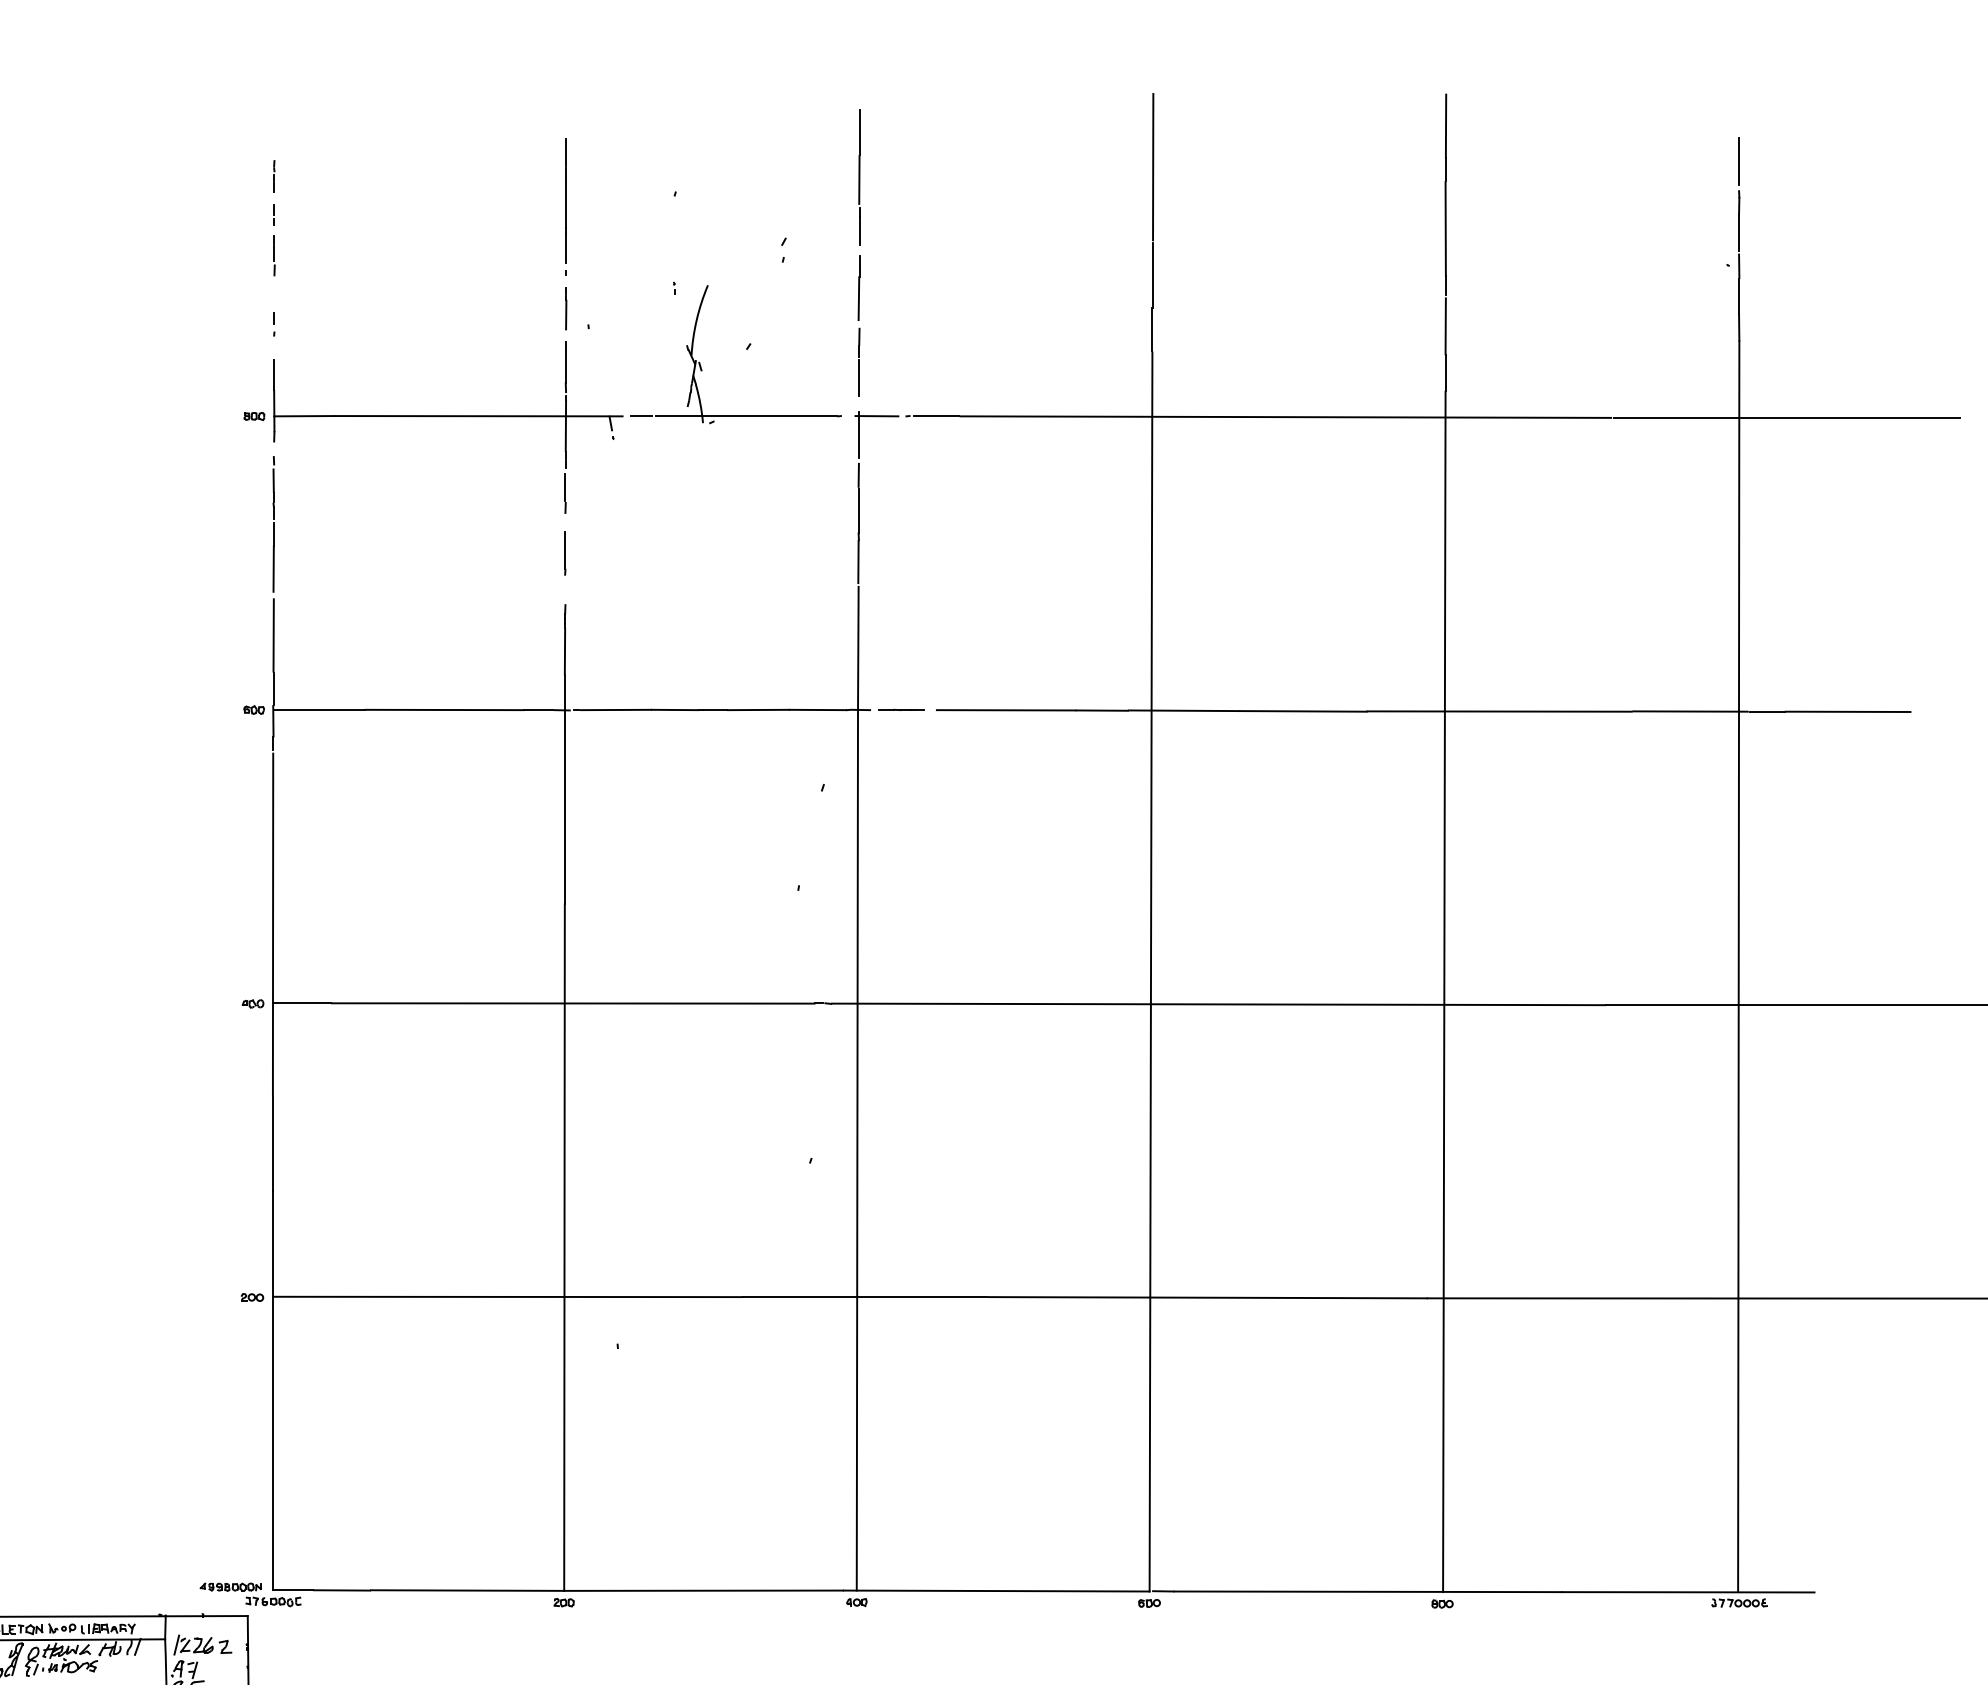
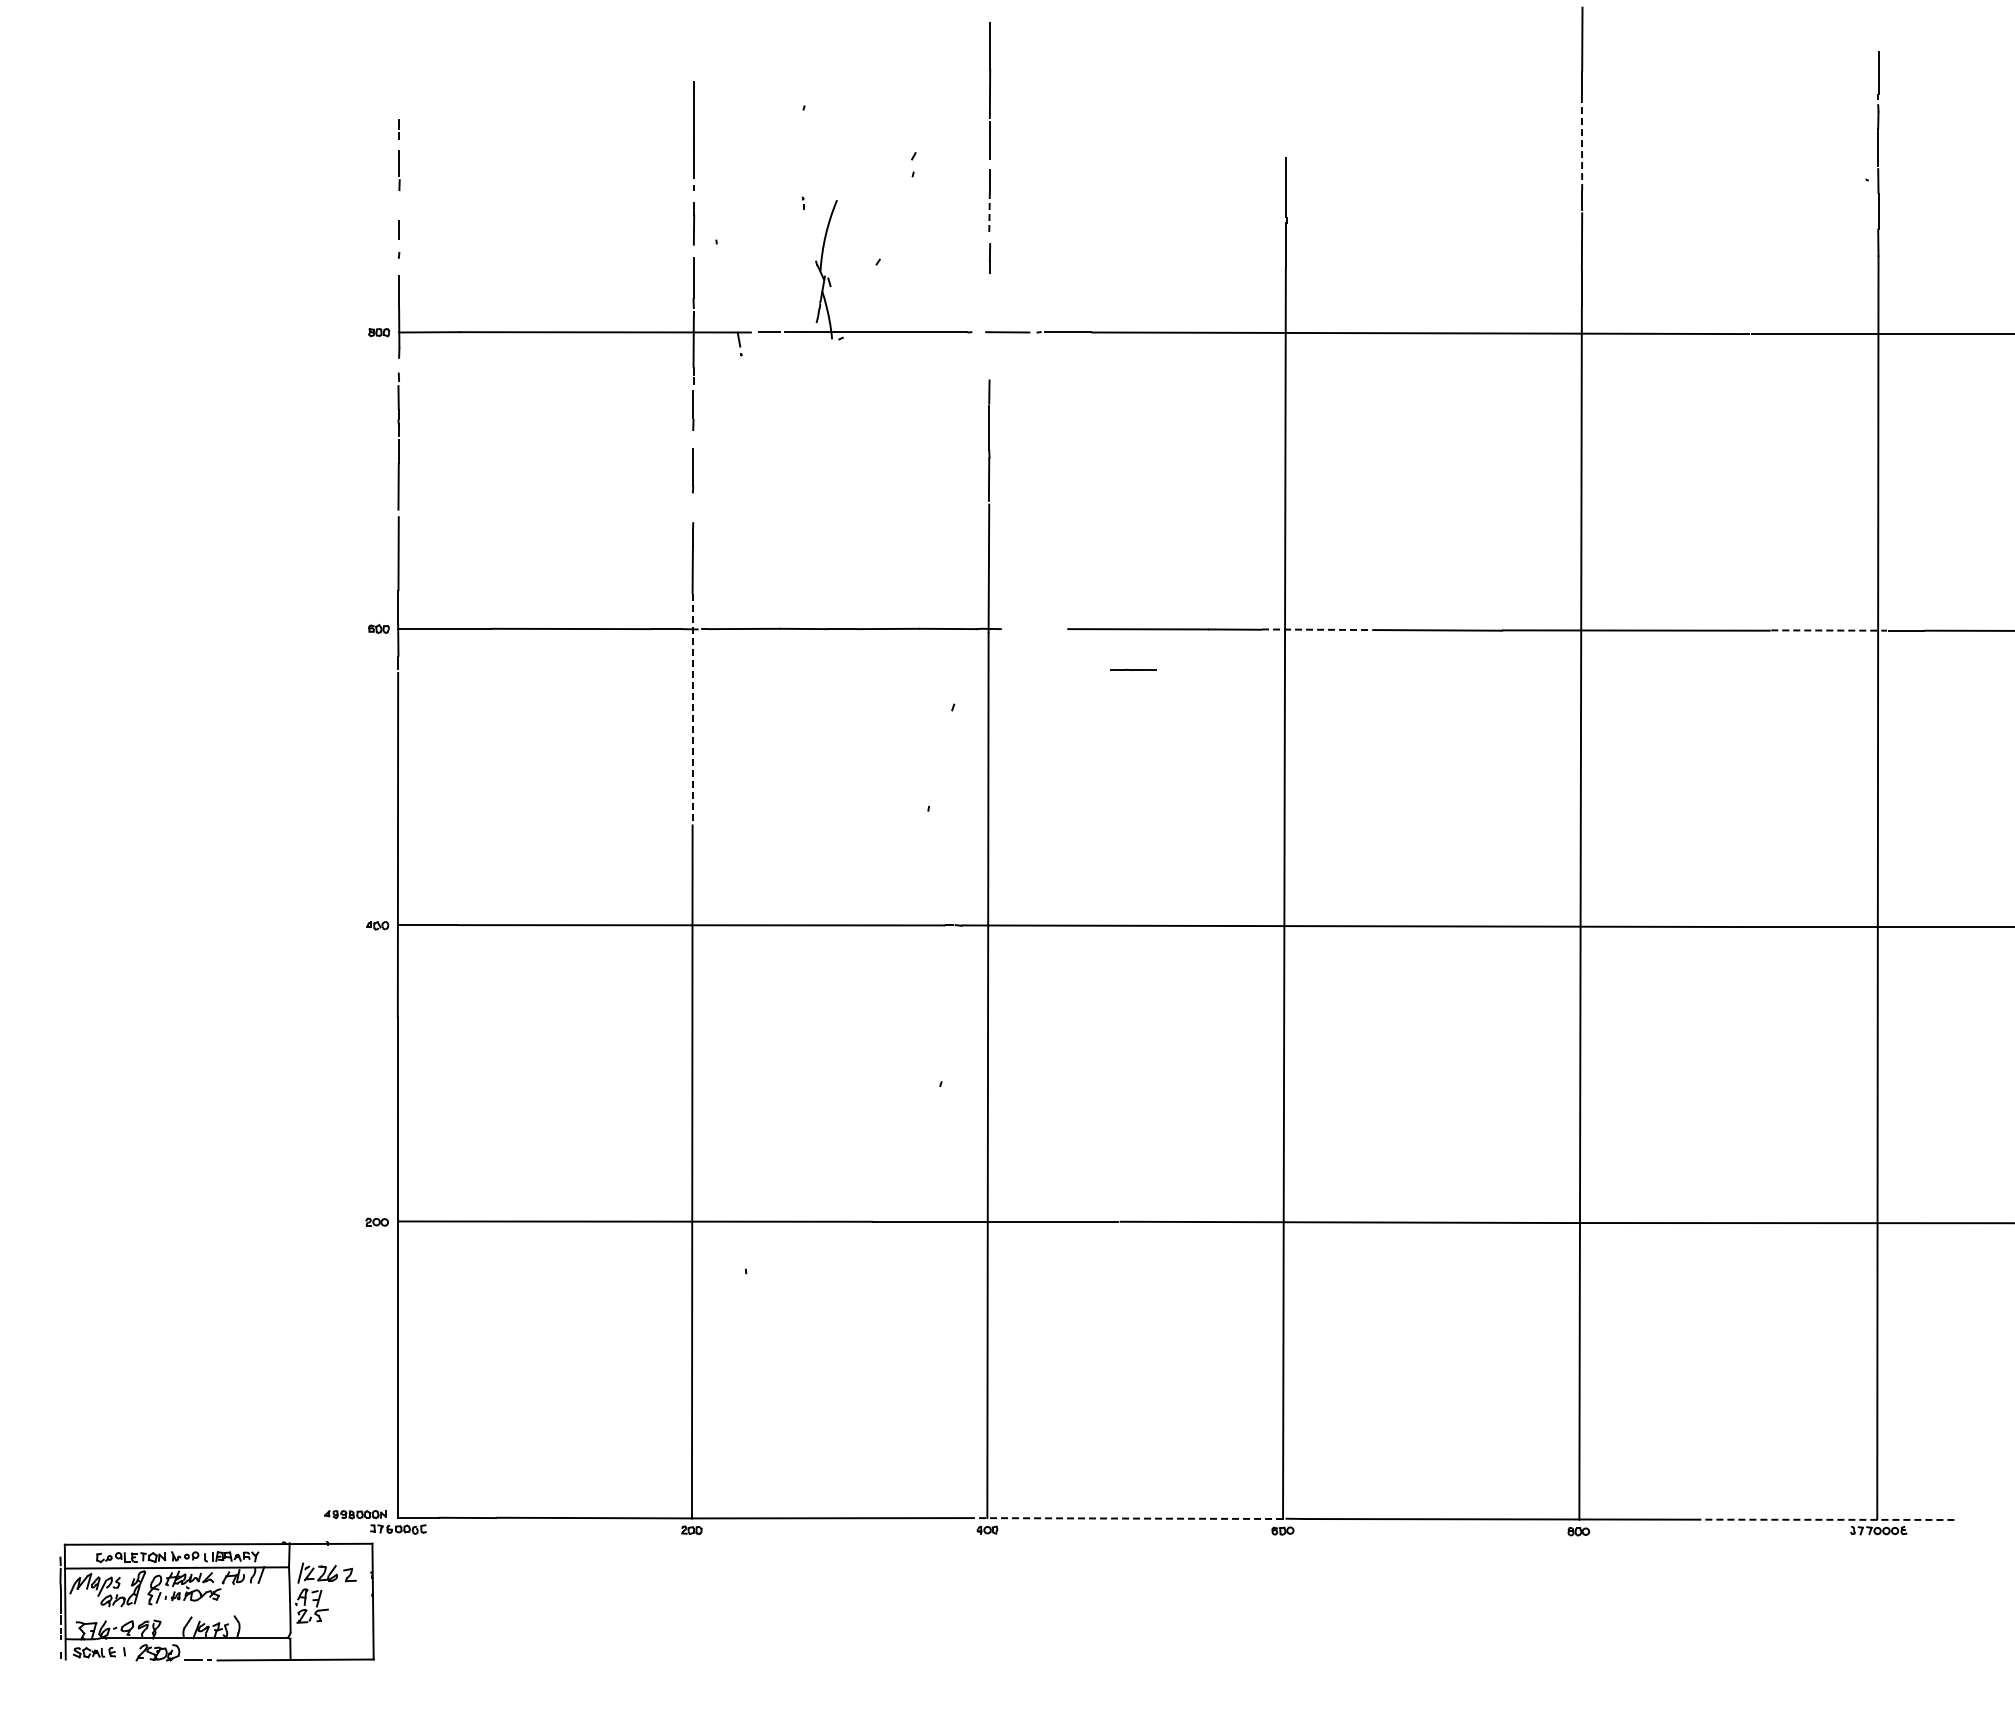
line: (565, 152) -> (693, 66), removed
line: (1153, 166) -> (1286, 80), removed
line: (274, 175) -> (399, 89), removed
line: (1446, 229) -> (1582, 143), solid -> dashed
line: (858, 298) -> (989, 213), solid -> dashed
part: (274, 324) -> (399, 239), size x1.6
line: (858, 377) -> (989, 293), removed
line: (858, 435) -> (989, 351), removed
line: (901, 709) -> (1133, 669), moved
line: (1183, 710) -> (1317, 629), solid -> dashed
line: (1690, 711) -> (1829, 630), solid -> dashed
line: (564, 789) -> (692, 709), solid -> dashed
line: (996, 1590) -> (1128, 1518), solid -> dashed
line: (1687, 1591) -> (1826, 1519), solid -> dashed

